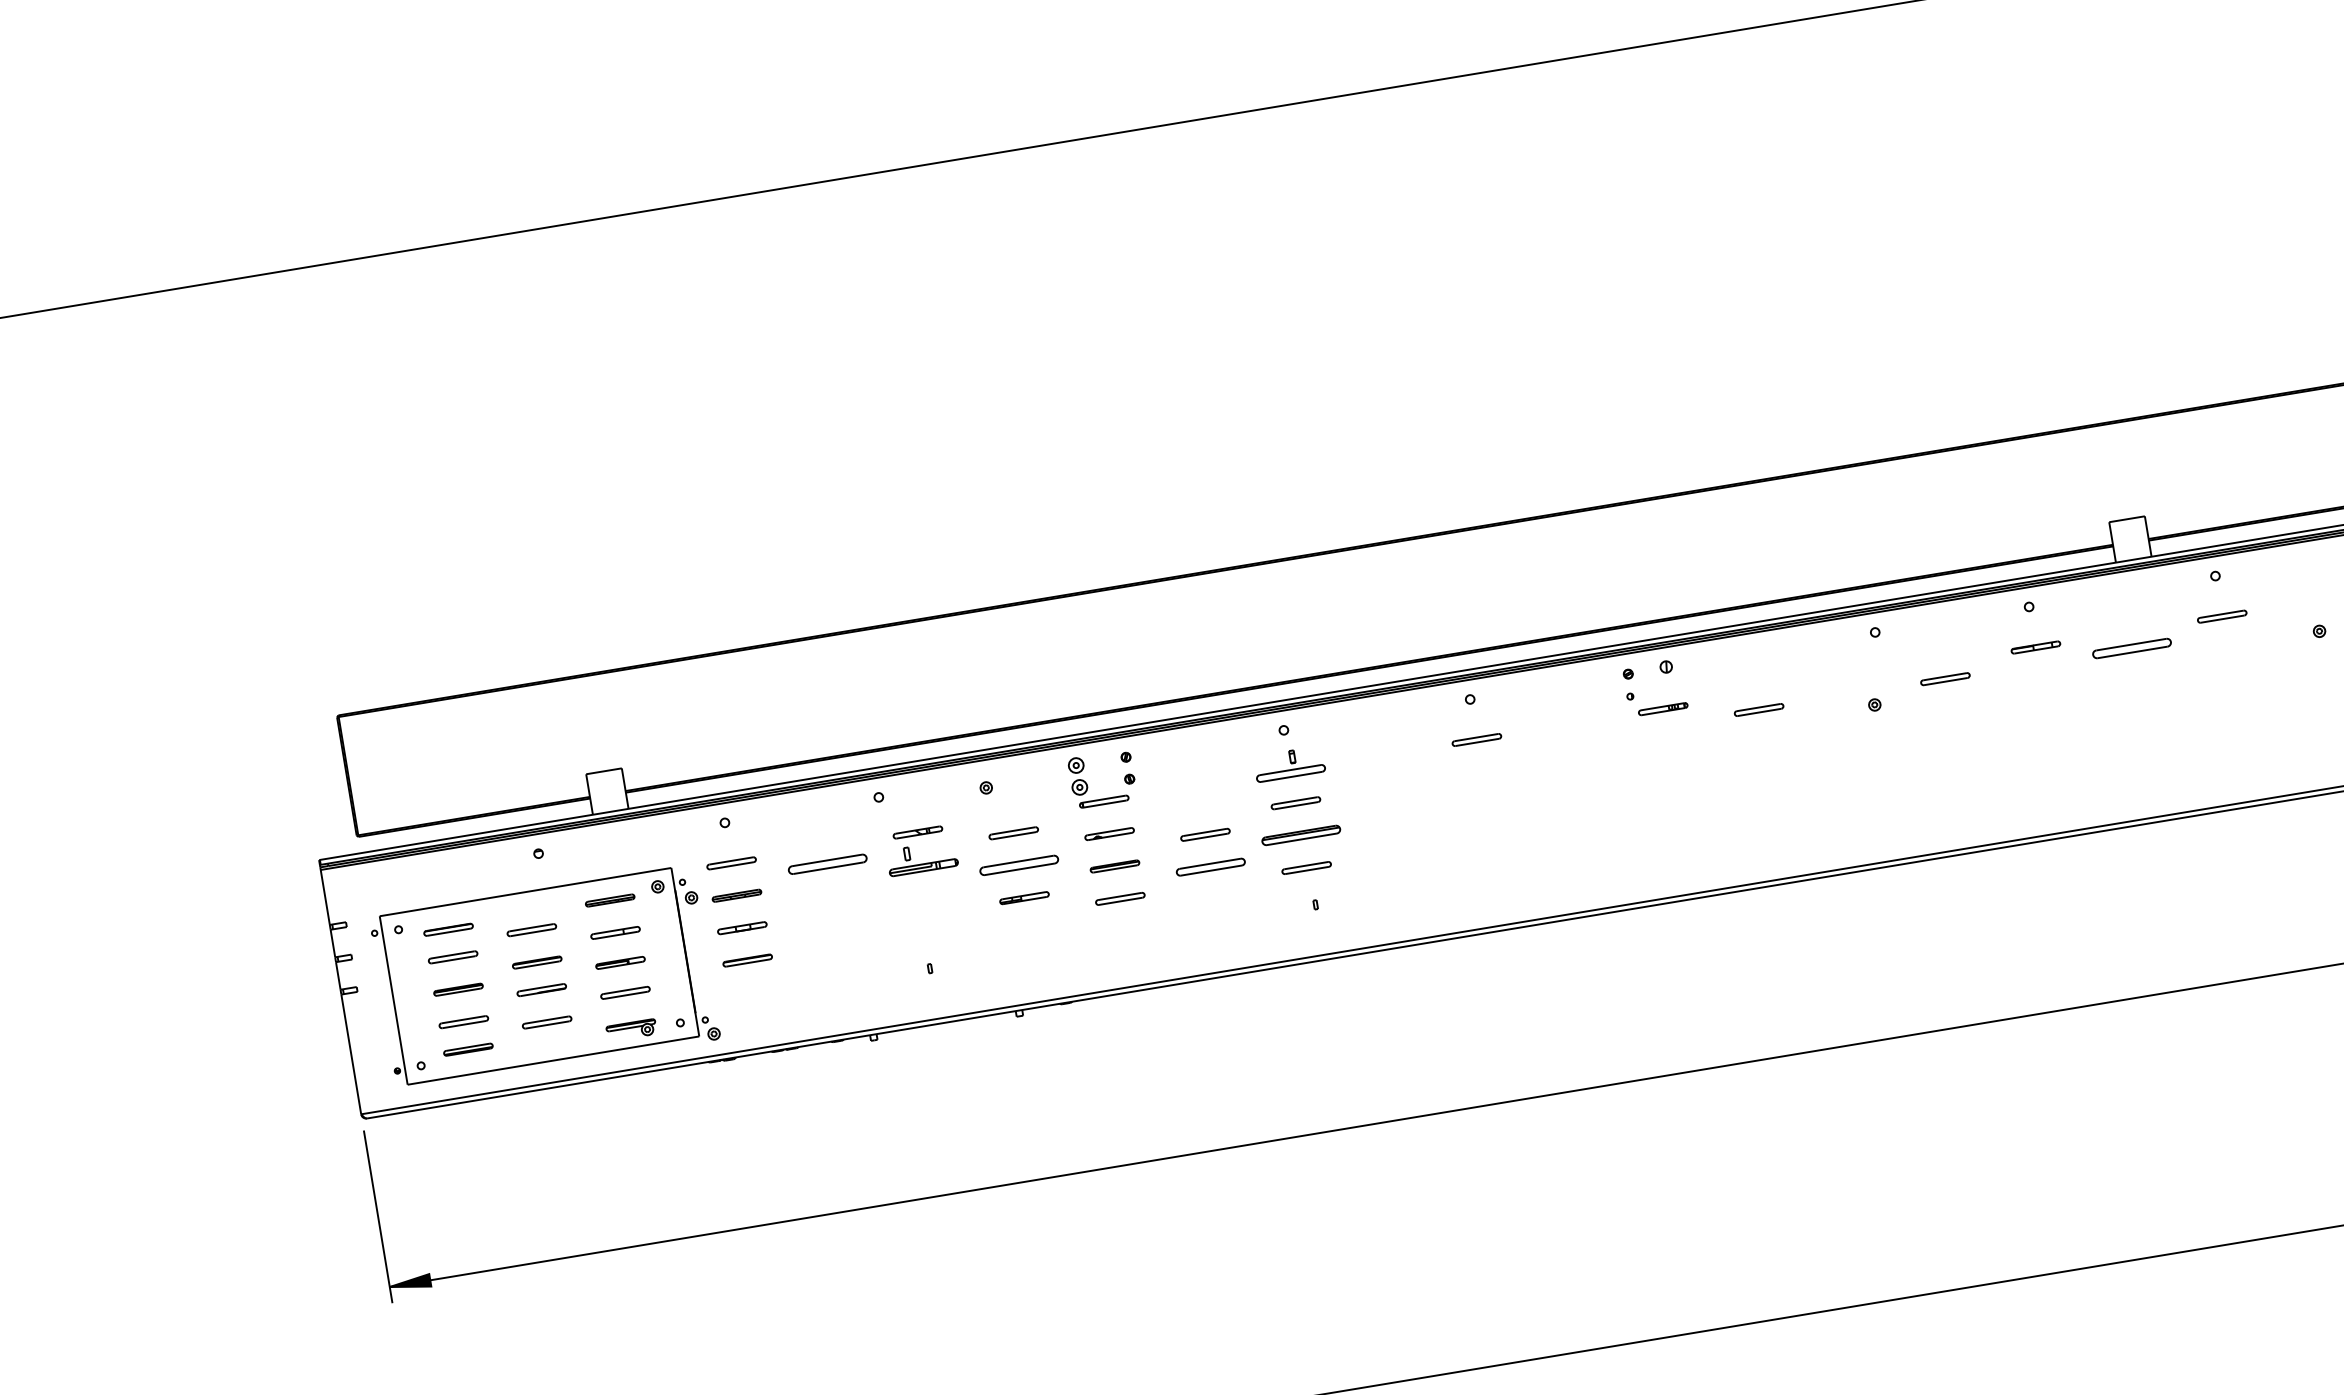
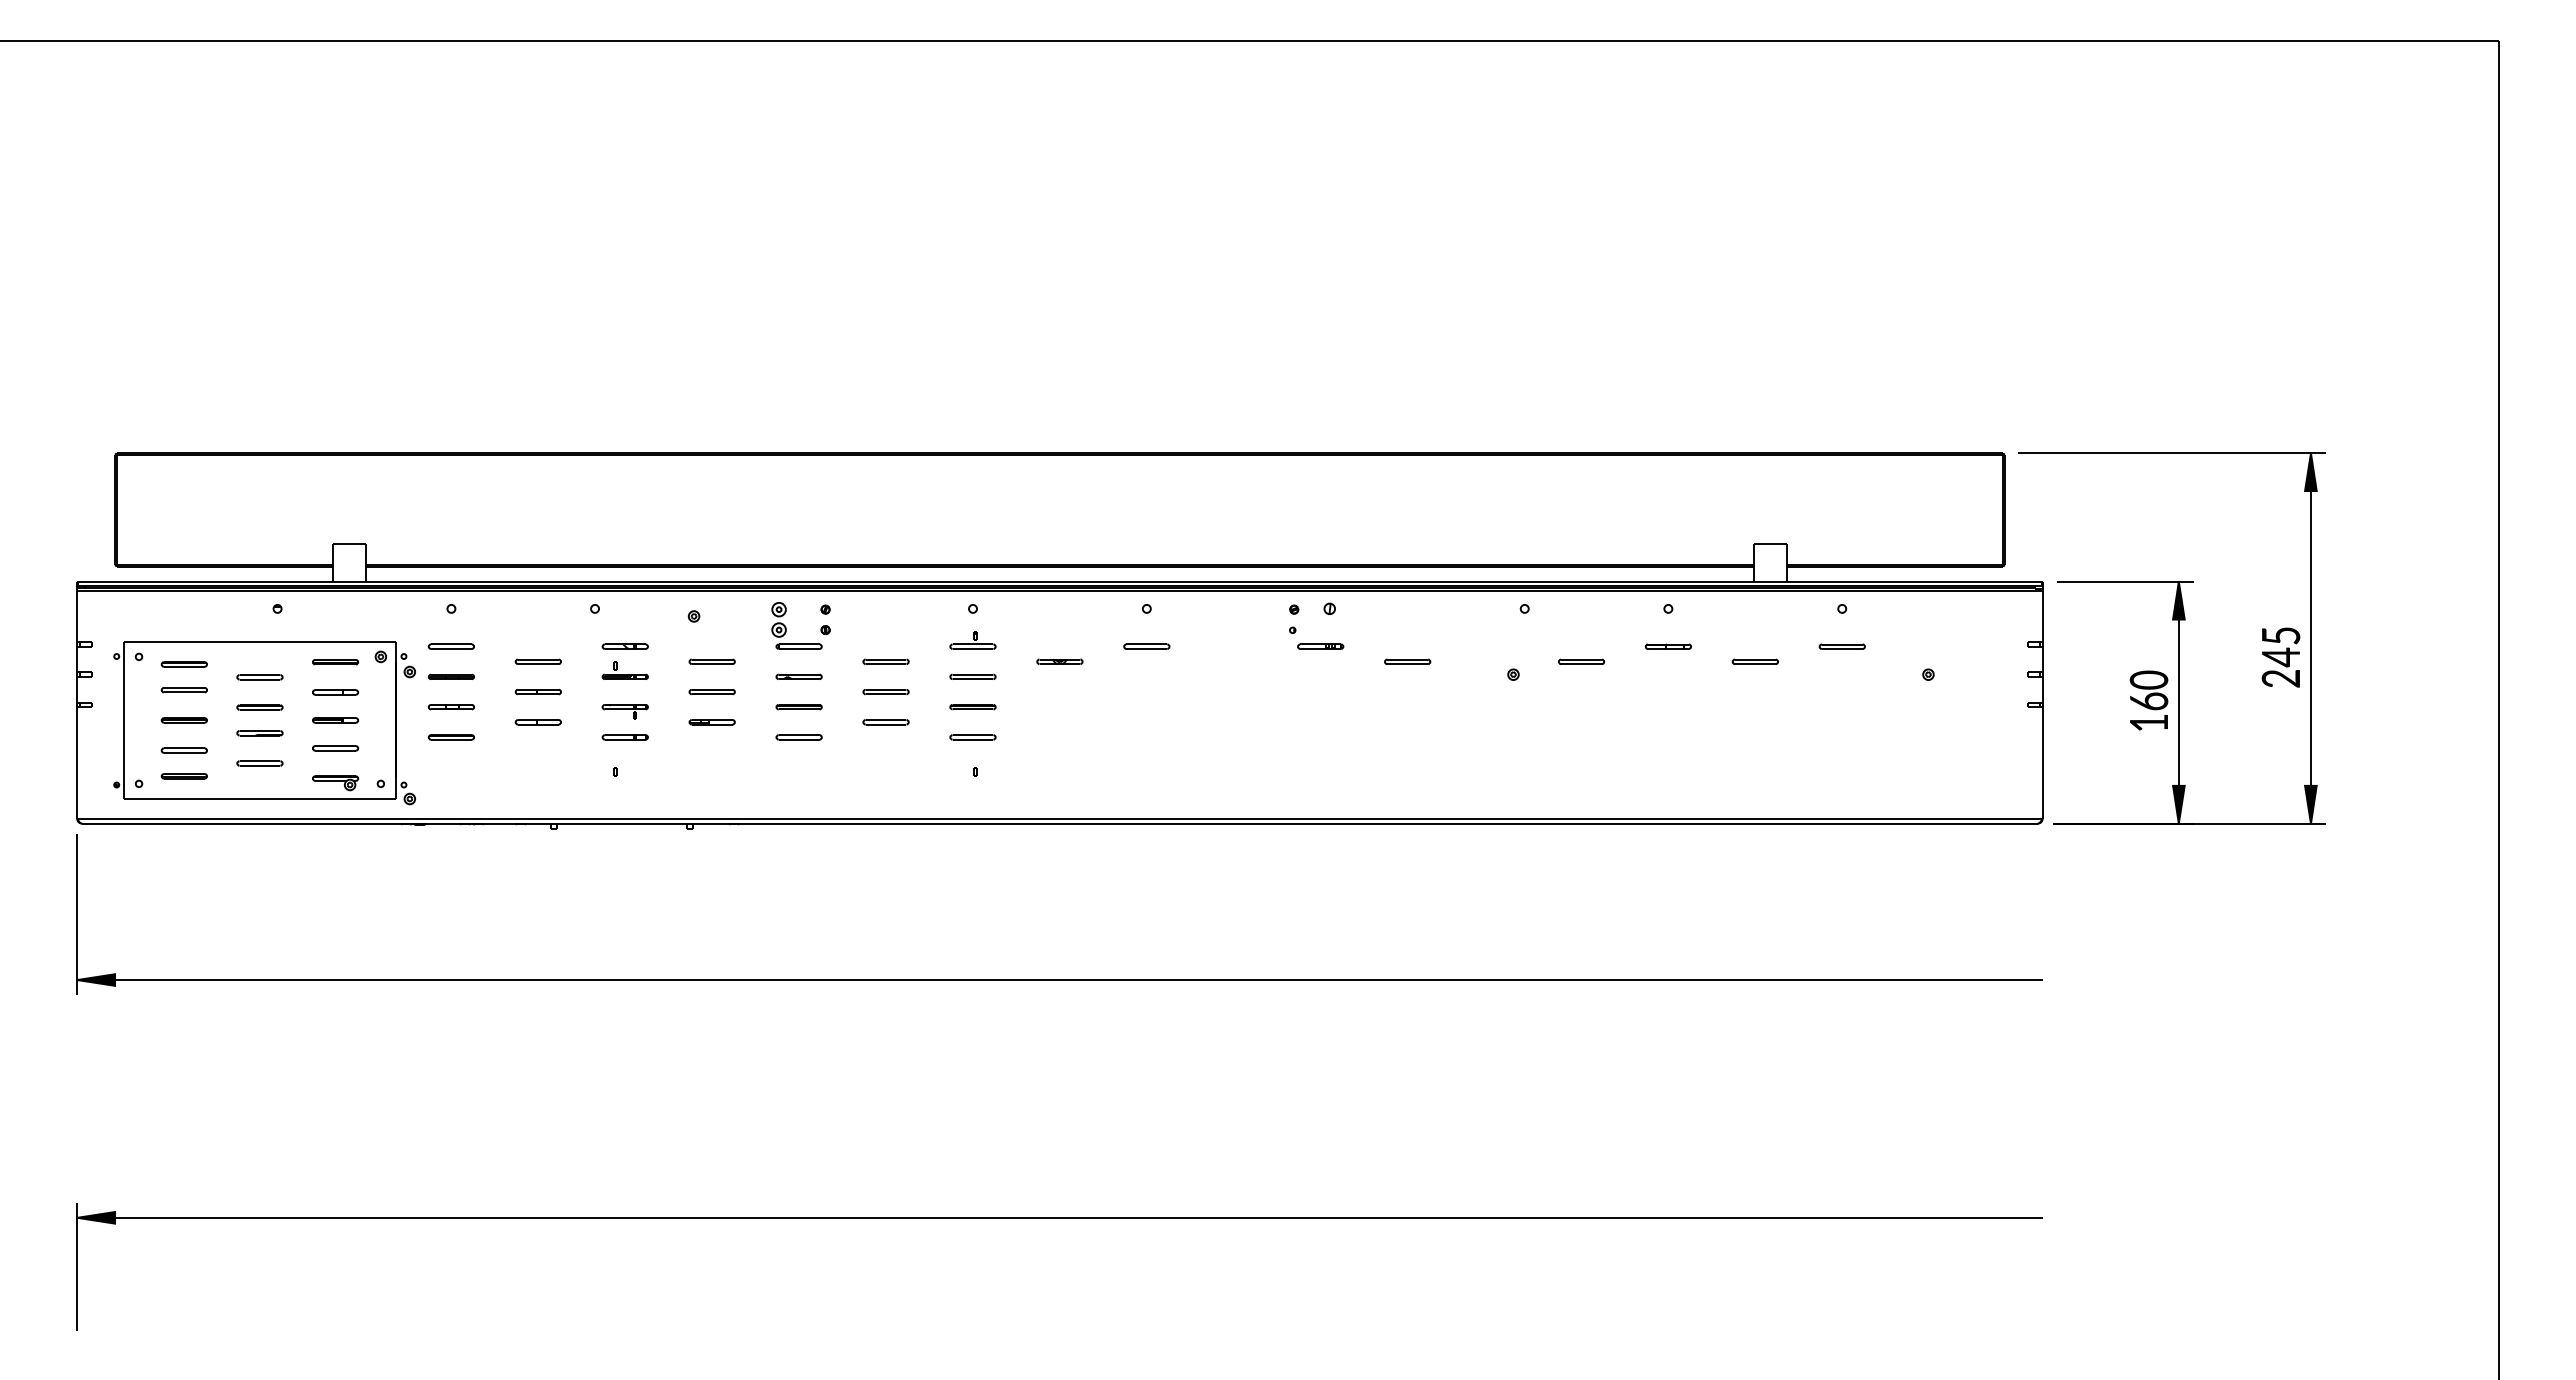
part: (2130, 648) -> (1754, 661), size x0.62
part: (1288, 764) -> (972, 640), size x0.71
part: (1385, 771) -> (1059, 661), added
part: (1199, 802) -> (885, 661), added
part: (1300, 836) -> (972, 707), size x0.62
part: (921, 858) -> (624, 670), size x0.71
part: (826, 863) -> (537, 661), size x0.62
part: (1018, 866) -> (711, 692), size x0.62
part: (1210, 867) -> (885, 722), size x0.71
part: (831, 897) -> (537, 692), added
part: (928, 902) -> (624, 711), added
part: (837, 929) -> (537, 722), added
part: (933, 929) -> (624, 737), added

